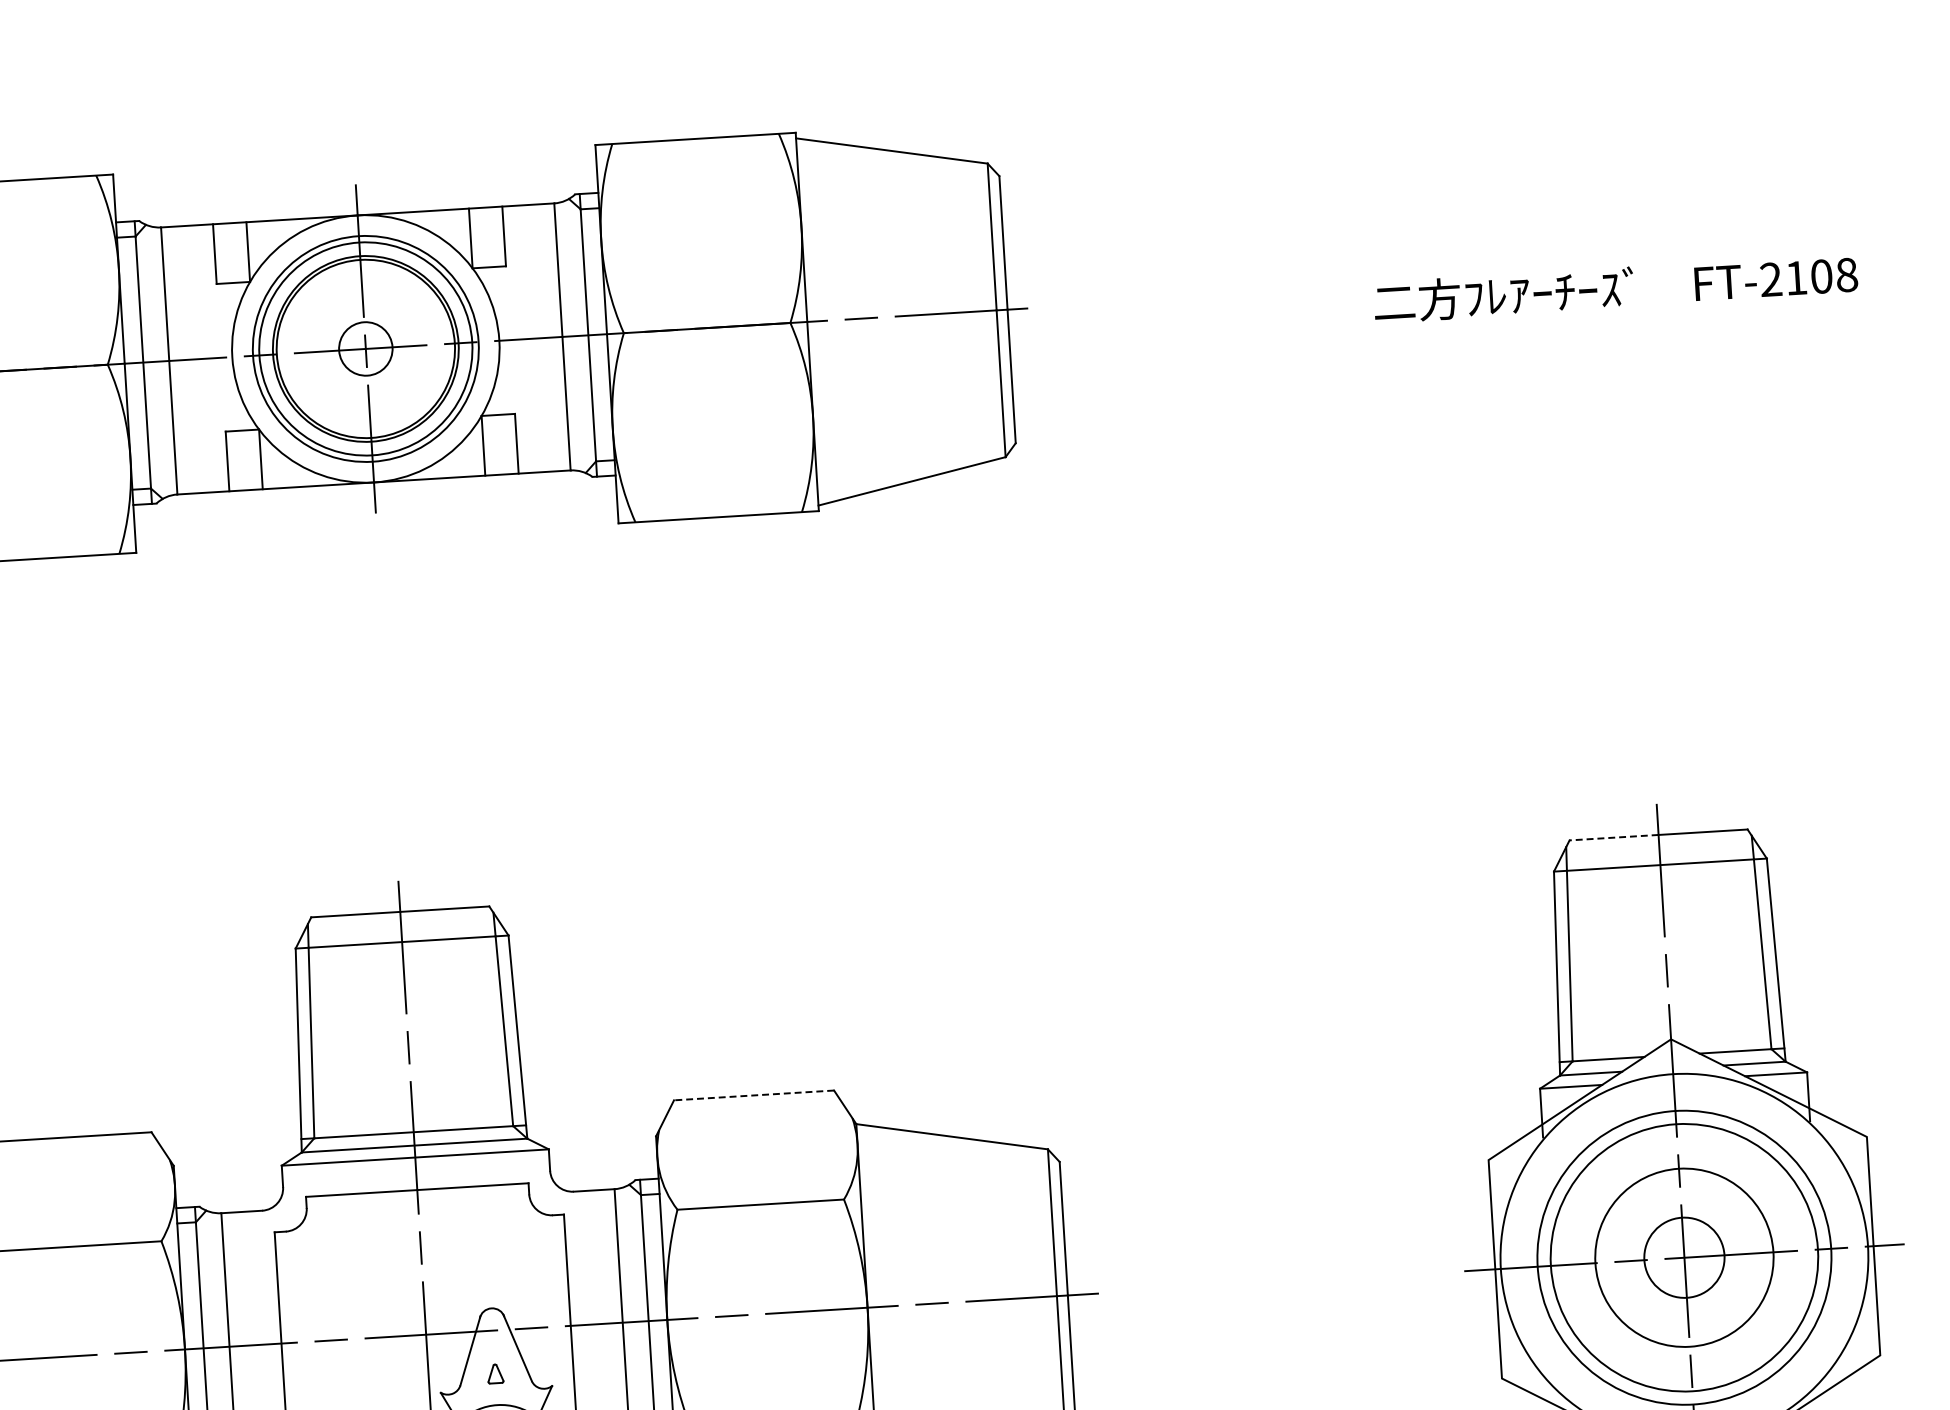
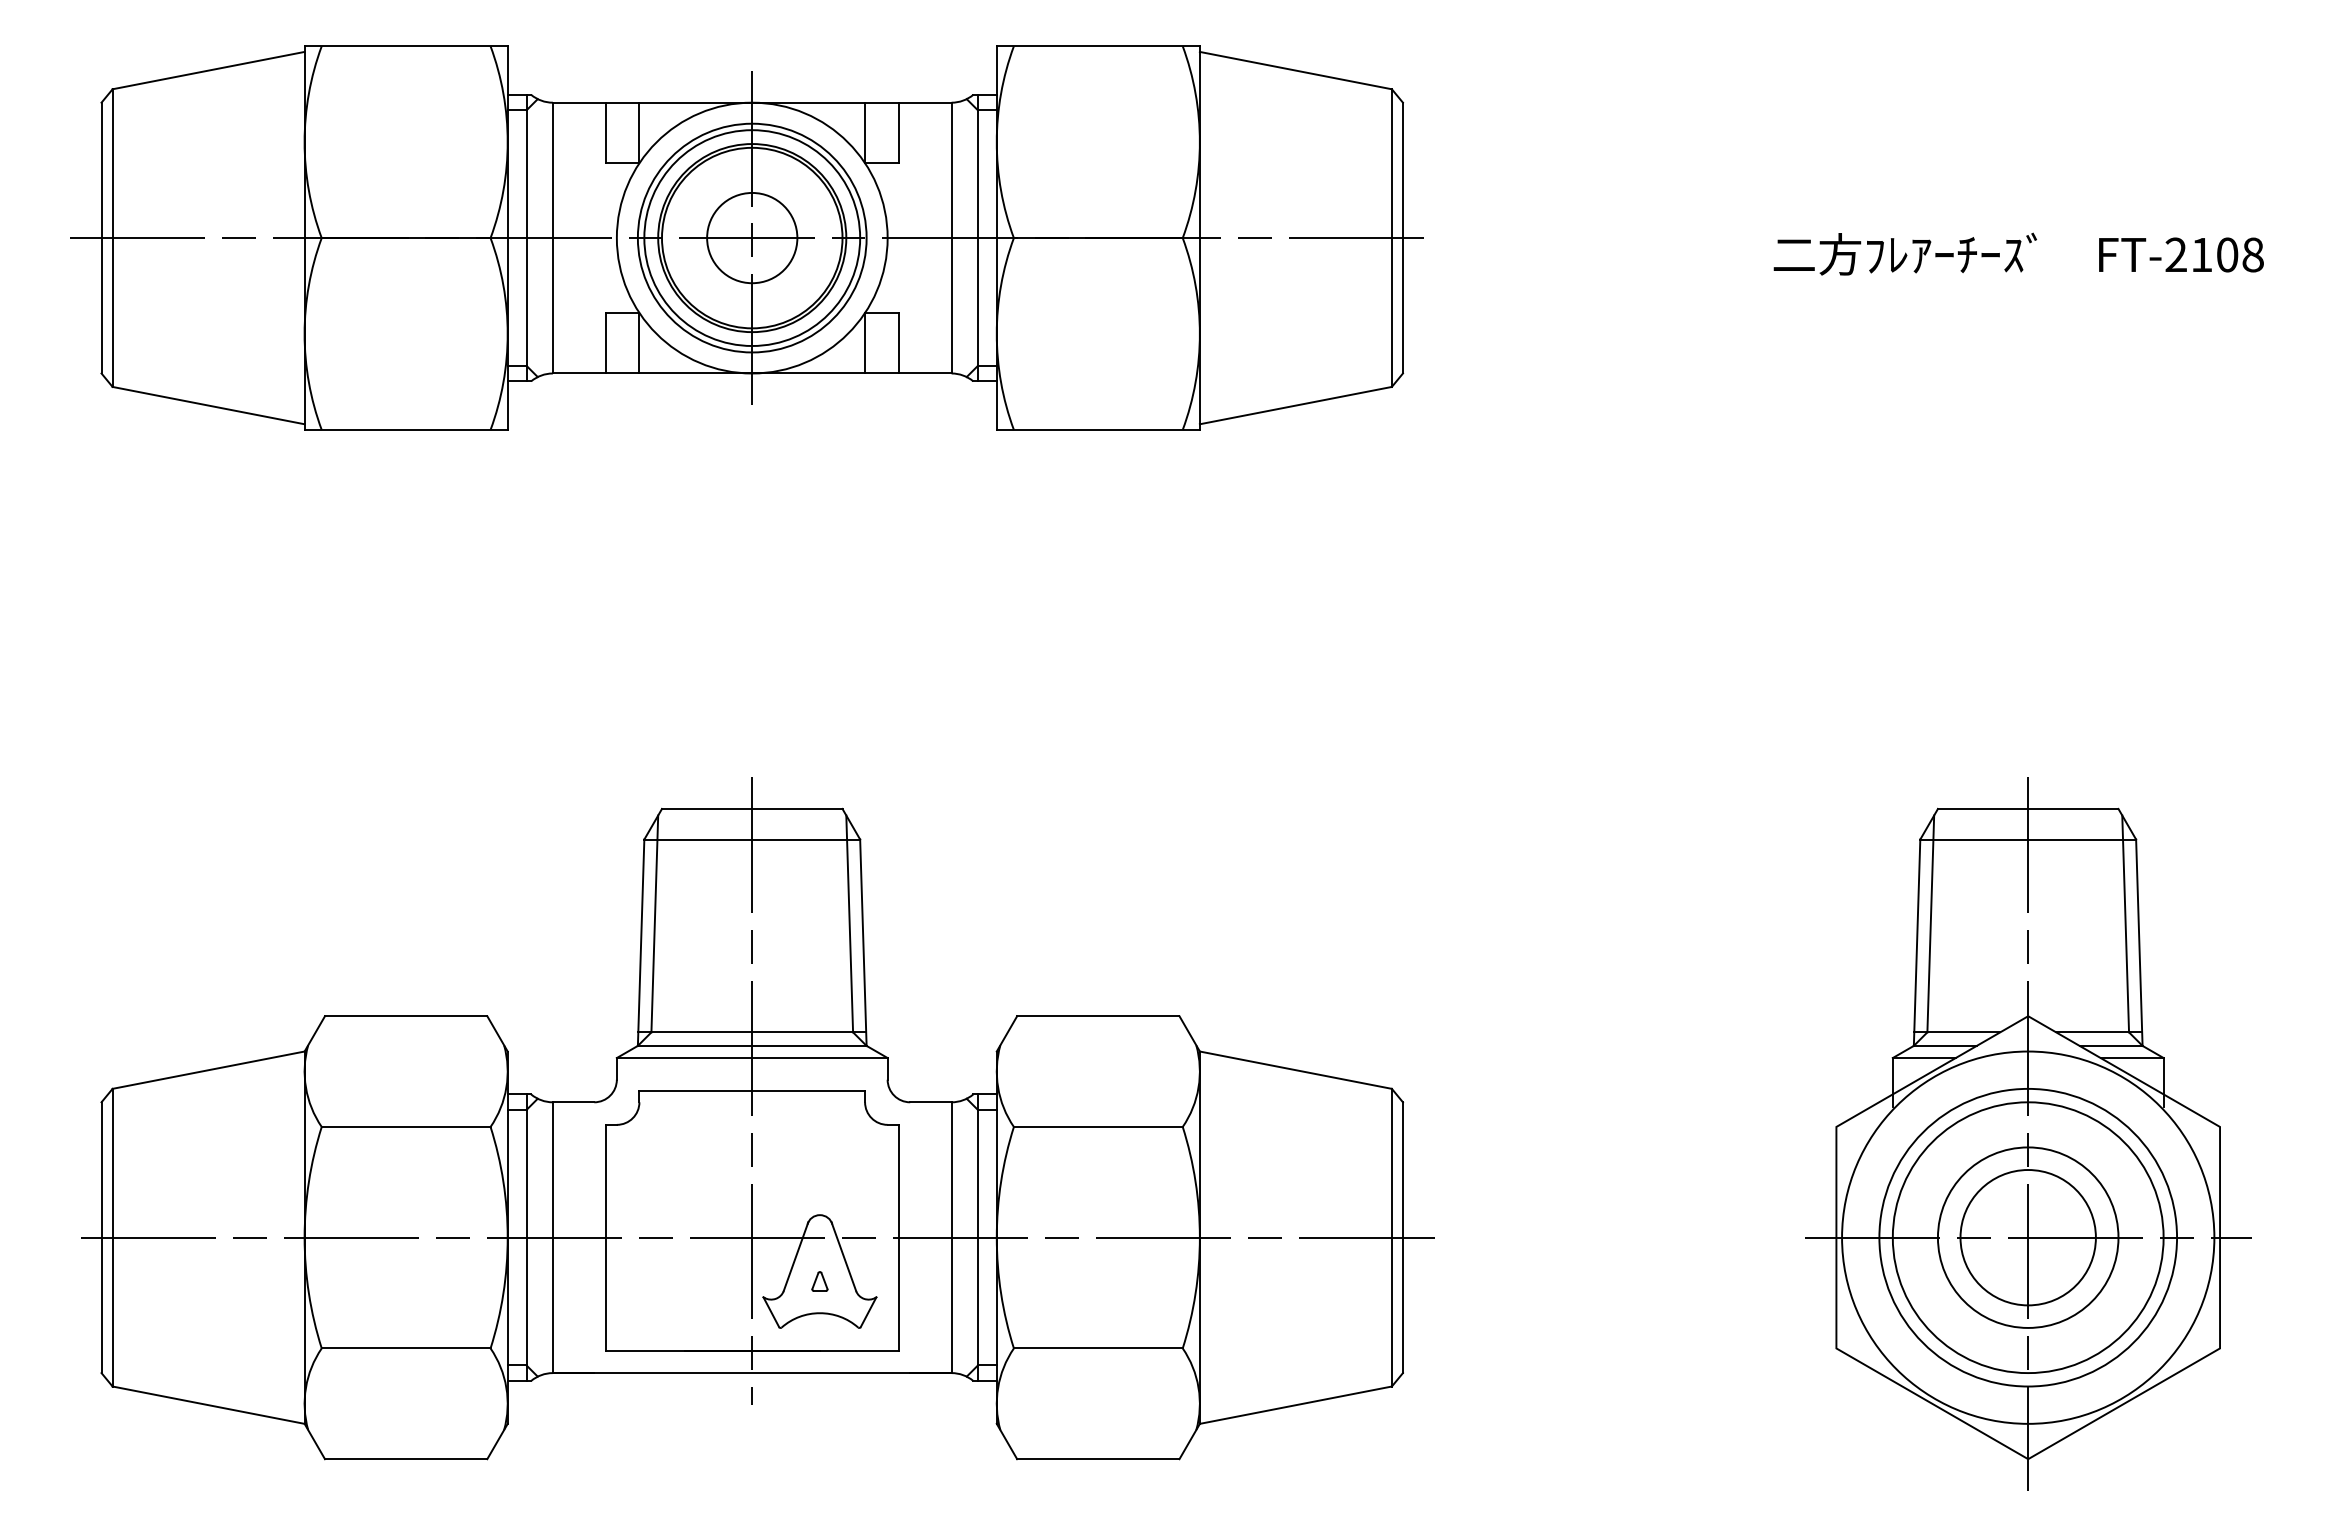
circle: (366, 348) -> (752, 237), size x1.67
line: (1613, 837) -> (1982, 808), dashed -> solid
line: (753, 1095) -> (1097, 1016), dashed -> solid
circle: (1683, 1257) -> (2027, 1237), size x1.67

